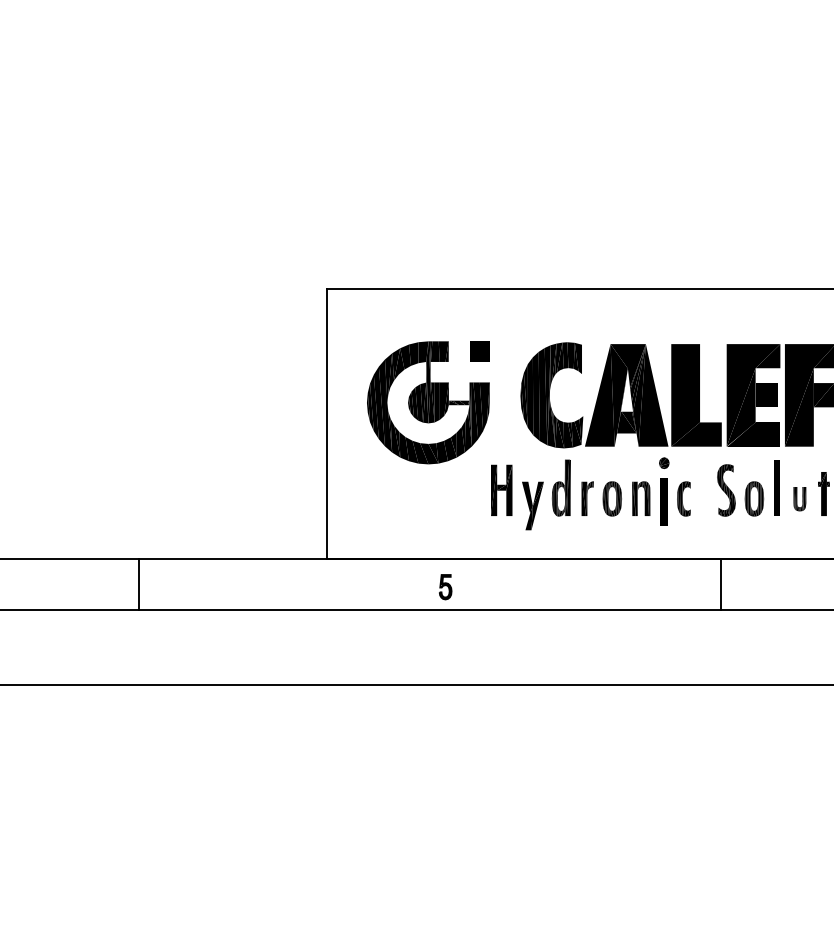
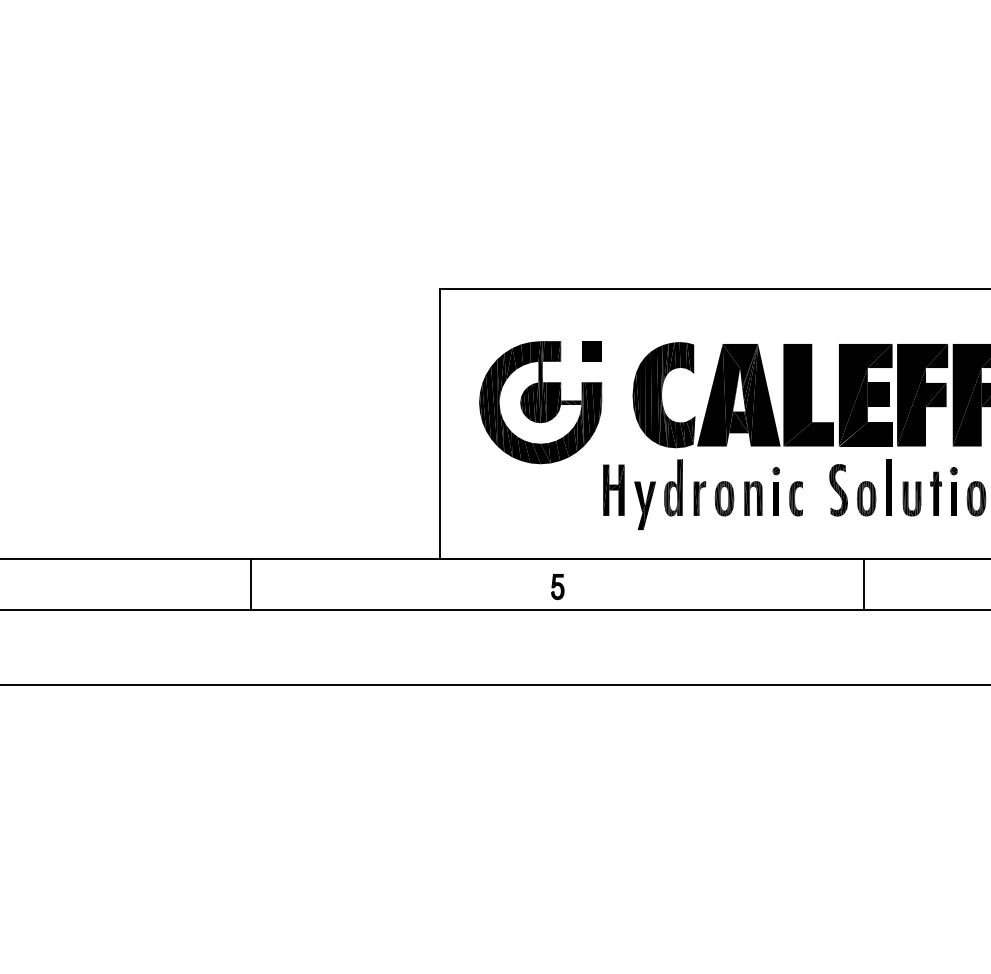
part: (663, 491) -> (775, 491), size x0.71
part: (799, 498) -> (911, 498), size x1.43
line: (720, 584) -> (863, 584), moved

